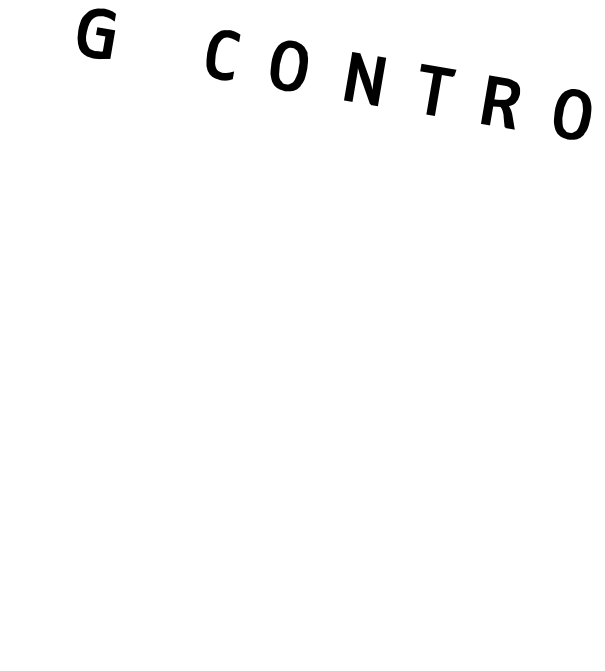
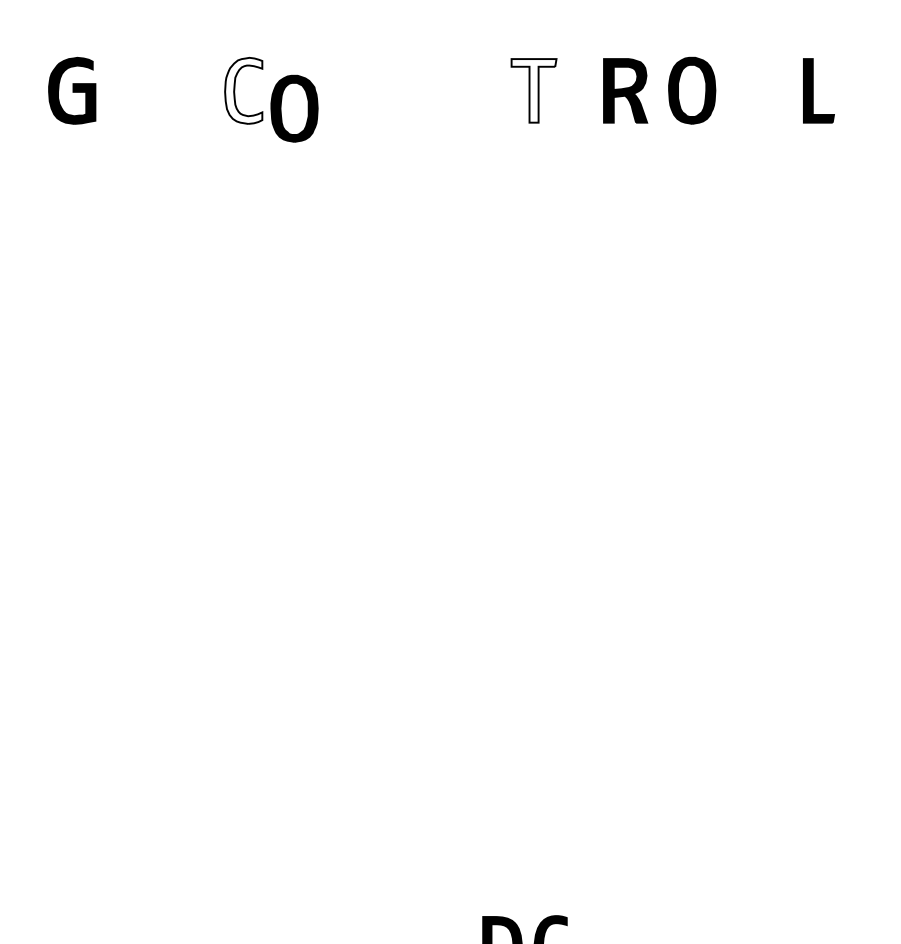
fill: (221, 54) -> (243, 90), removed
part: (289, 65) -> (294, 108), moved
part: (364, 78) -> (438, 90), removed
fill: (434, 90) -> (533, 90), removed
part: (572, 114) -> (692, 90), moved

